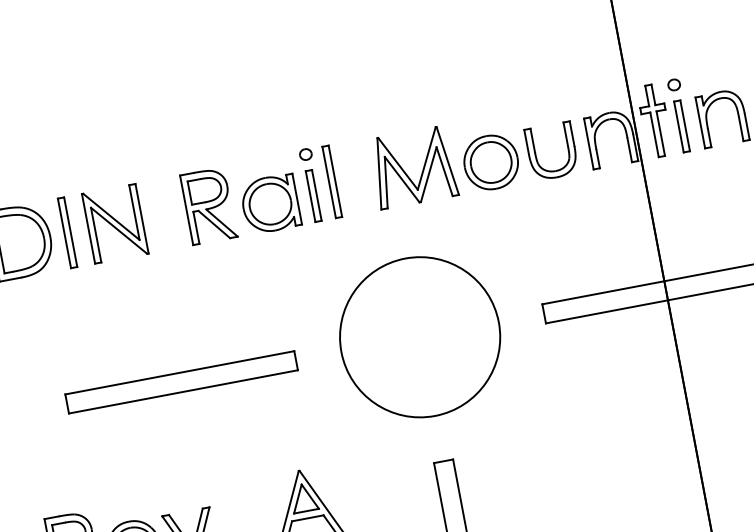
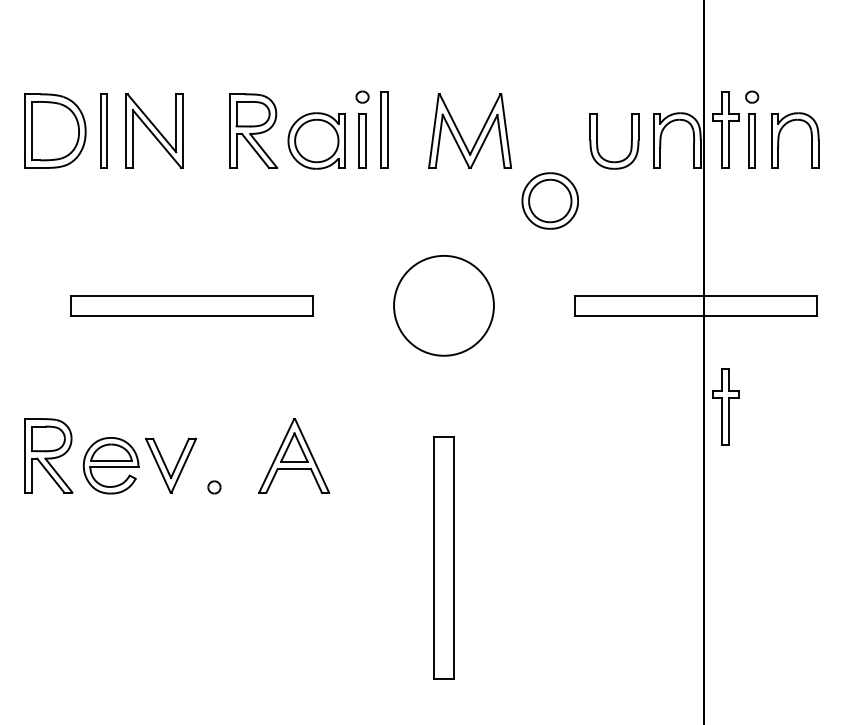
part: (490, 162) -> (549, 200), moved
circle: (419, 337) -> (443, 305), size x0.6
part: (704, 382) -> (725, 406), added

